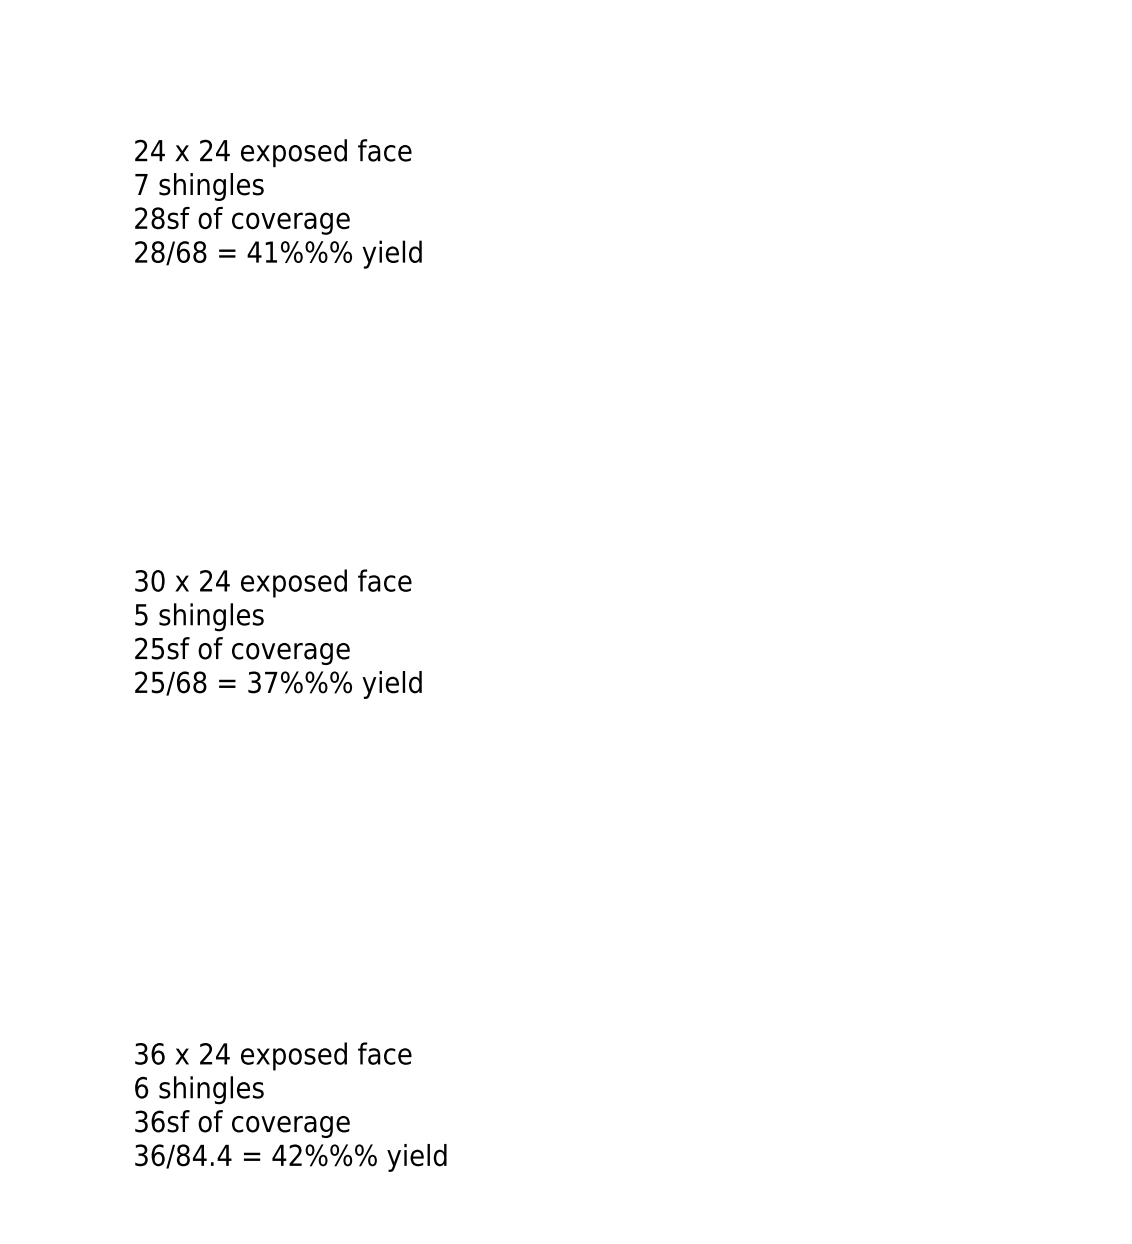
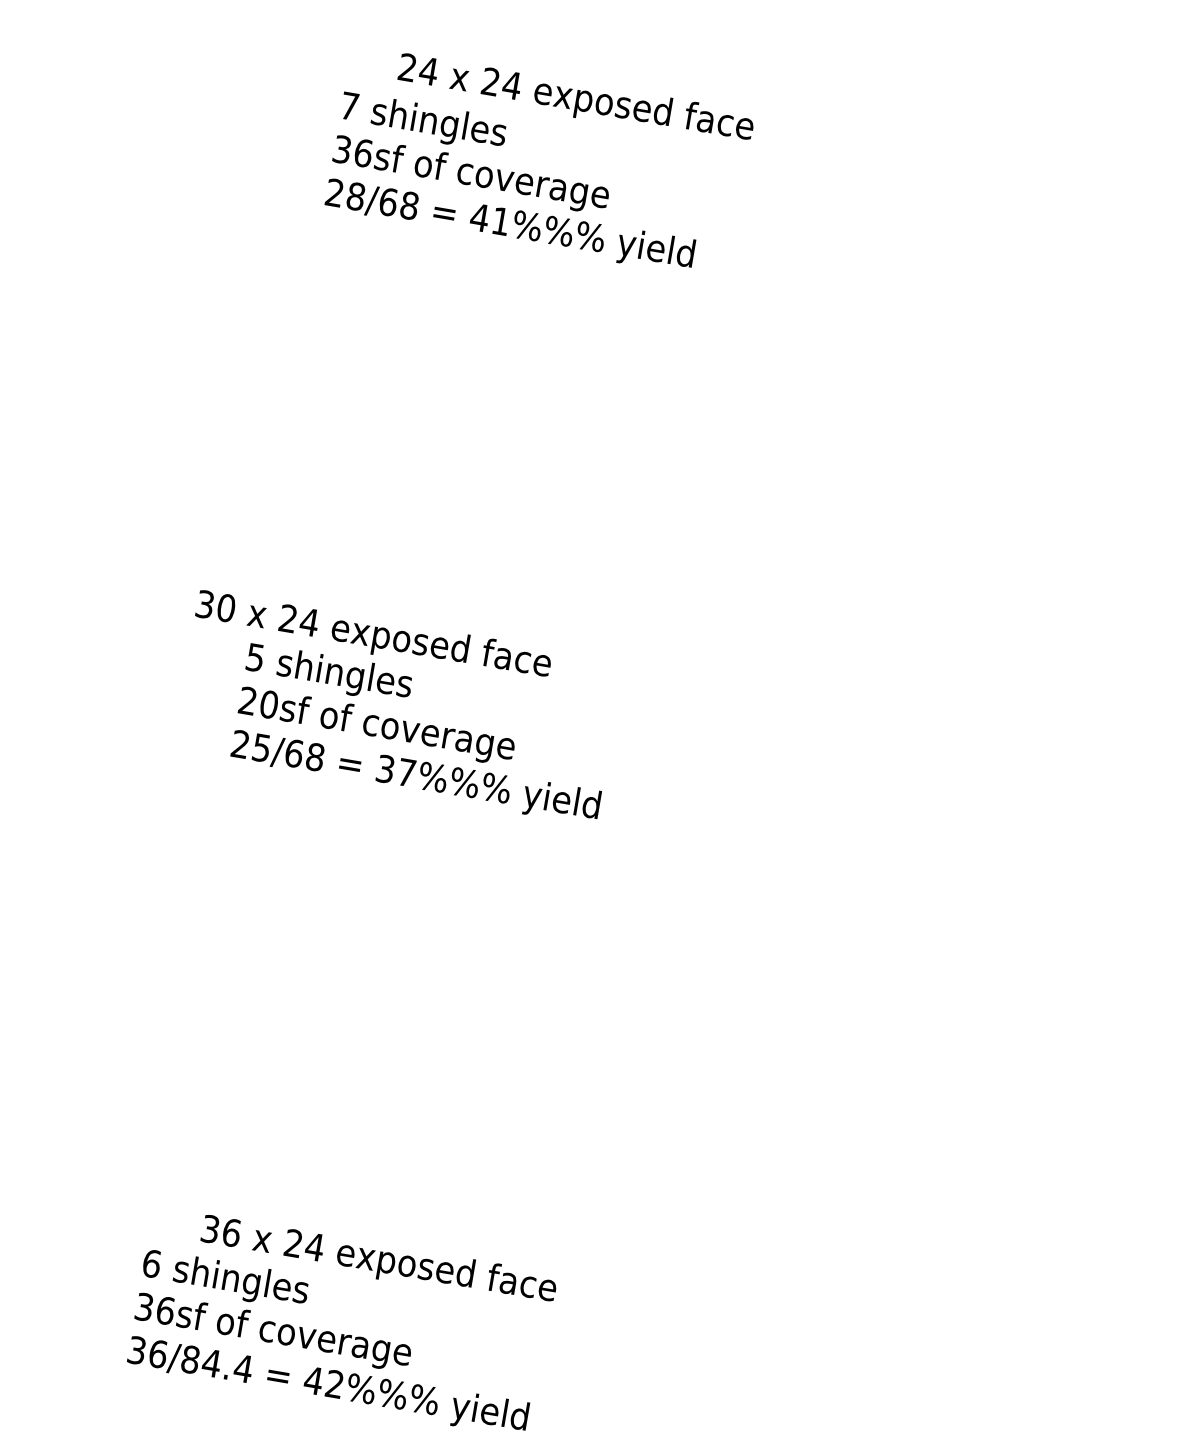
text: (273, 153) -> (576, 100), moved
text: (149, 218) -> (352, 151), 28sf -> 36sf
text: (273, 583) -> (373, 636), moved
text: (157, 648) -> (268, 704), 25sf -> 20sf
text: (273, 1056) -> (379, 1261), moved

